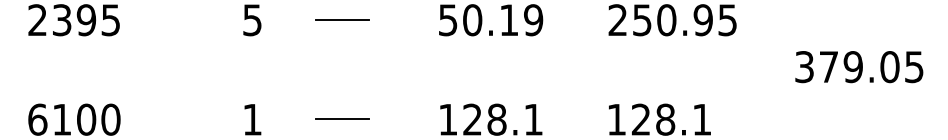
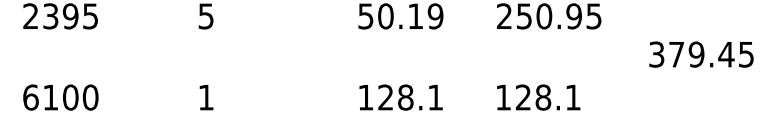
line: (342, 20) -> (279, 16), removed
text: (889, 66) -> (726, 54), 379.05 -> 379.45
line: (342, 119) -> (279, 97), removed

